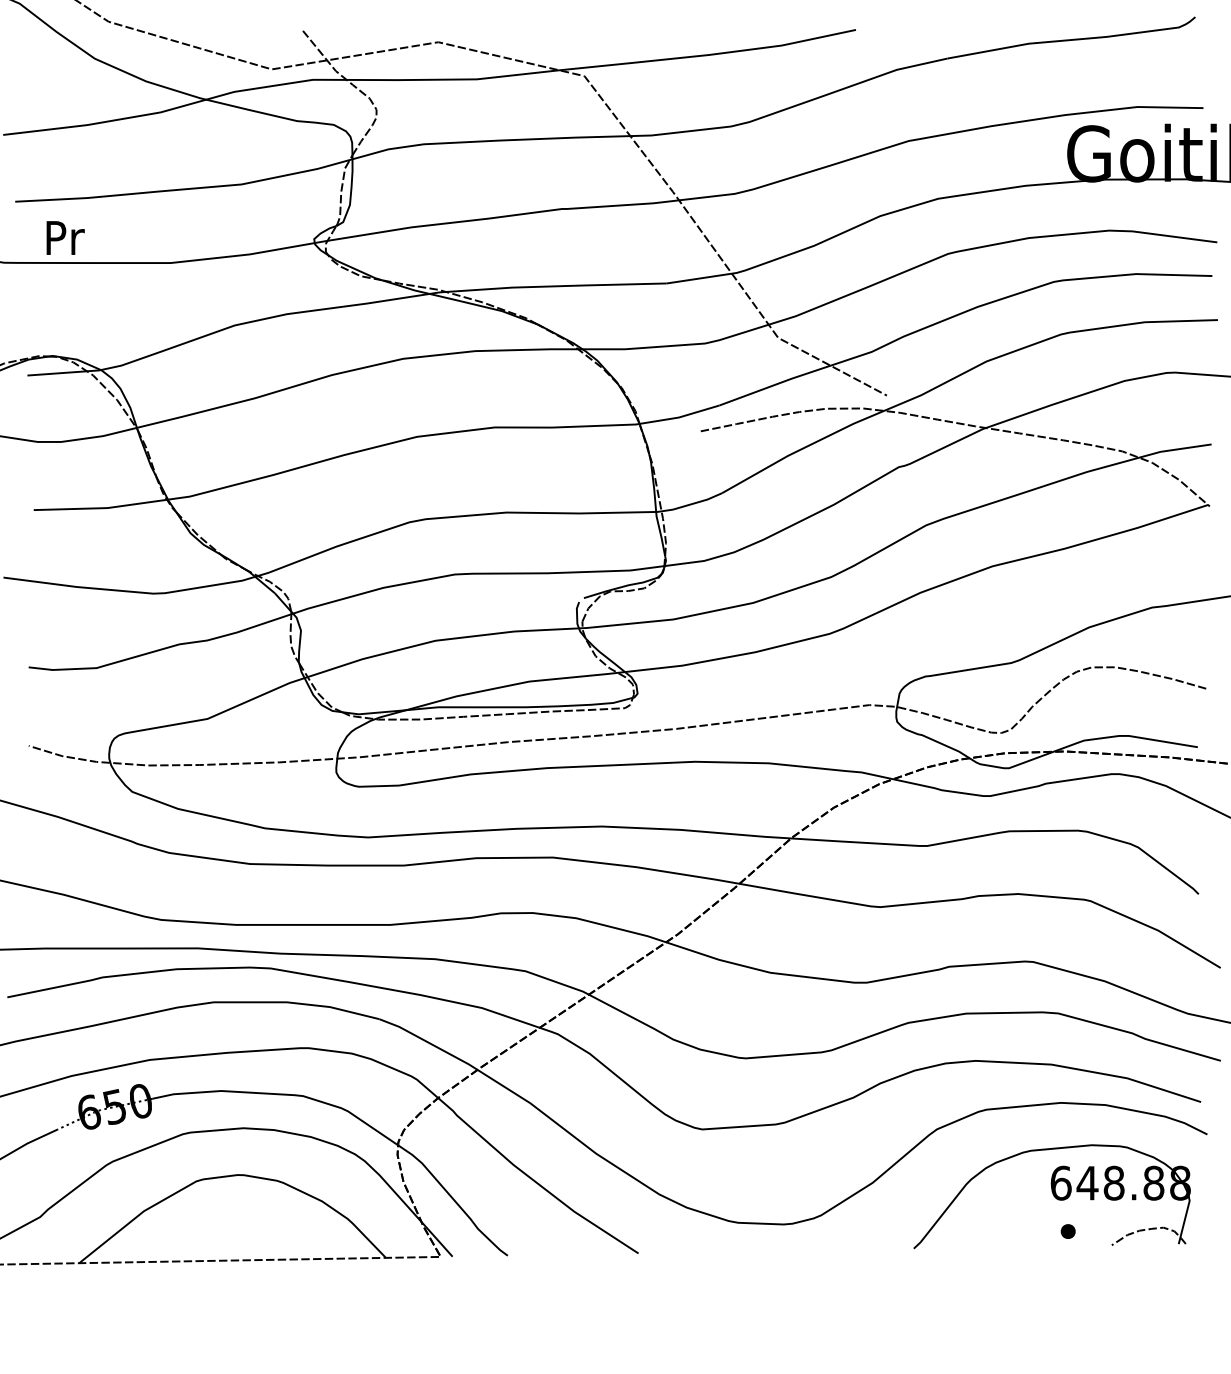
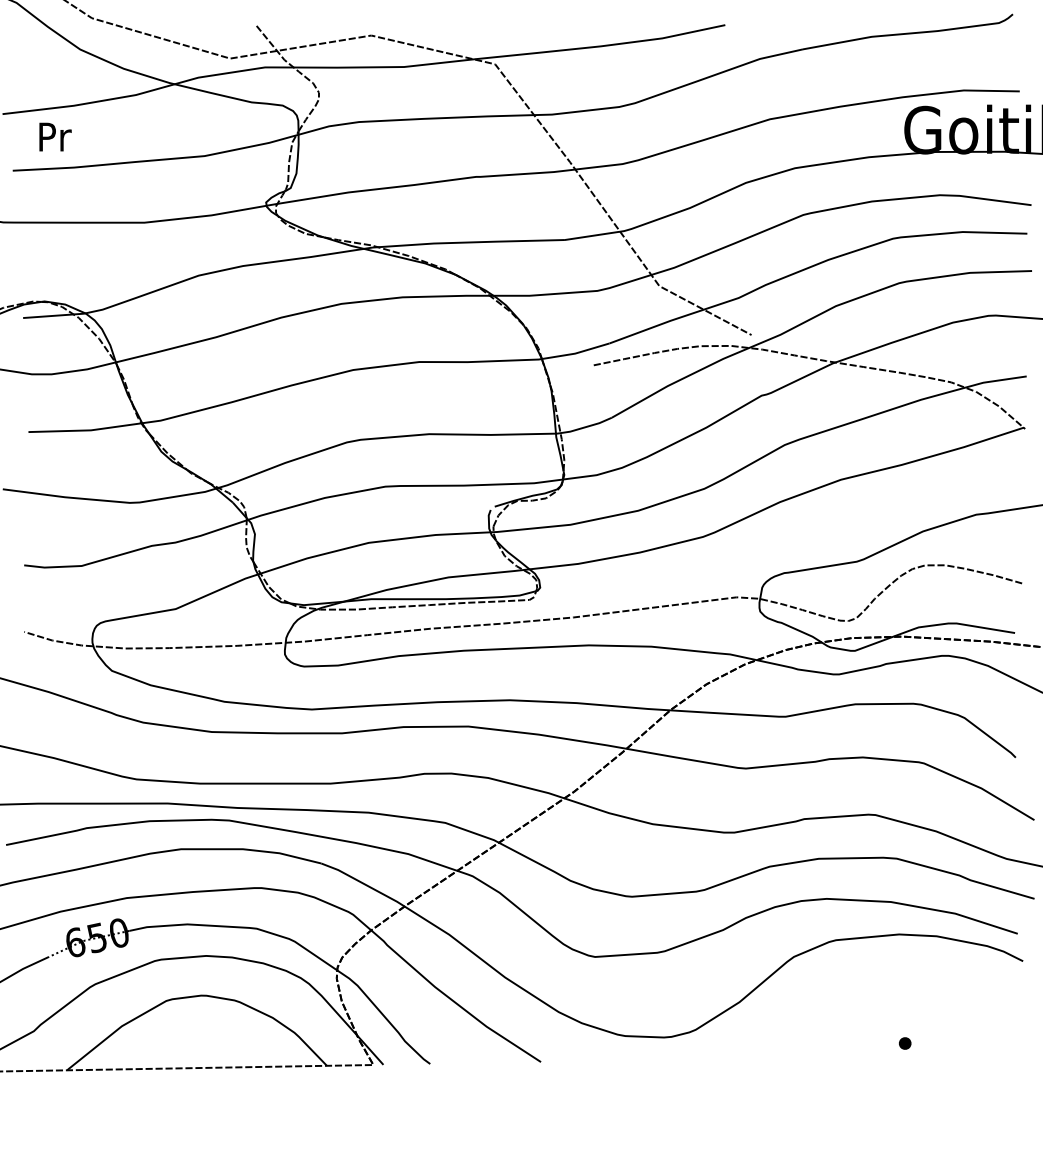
text: (65, 237) -> (55, 136), moved
part: (1051, 1196) -> (891, 1013), removed

